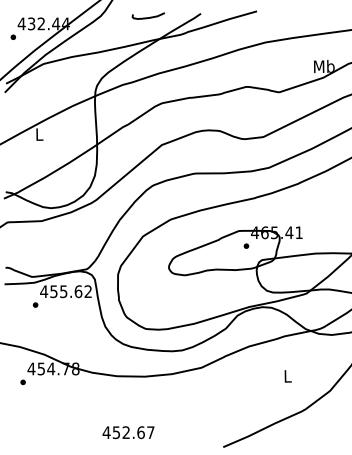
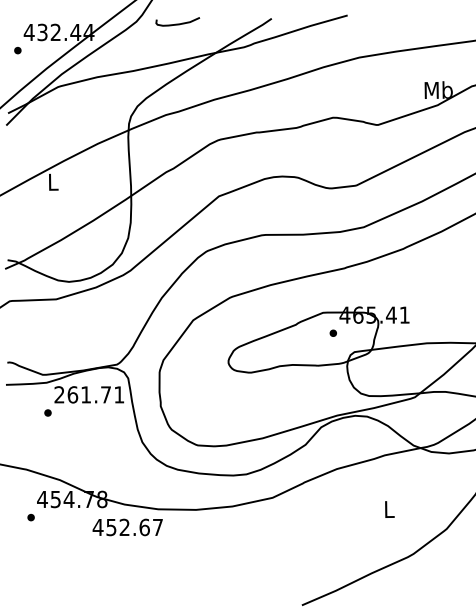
curve: (147, 17) -> (176, 23), moved
text: (65, 291) -> (88, 394), 455.62 -> 261.71
text: (128, 432) -> (127, 527), moved

